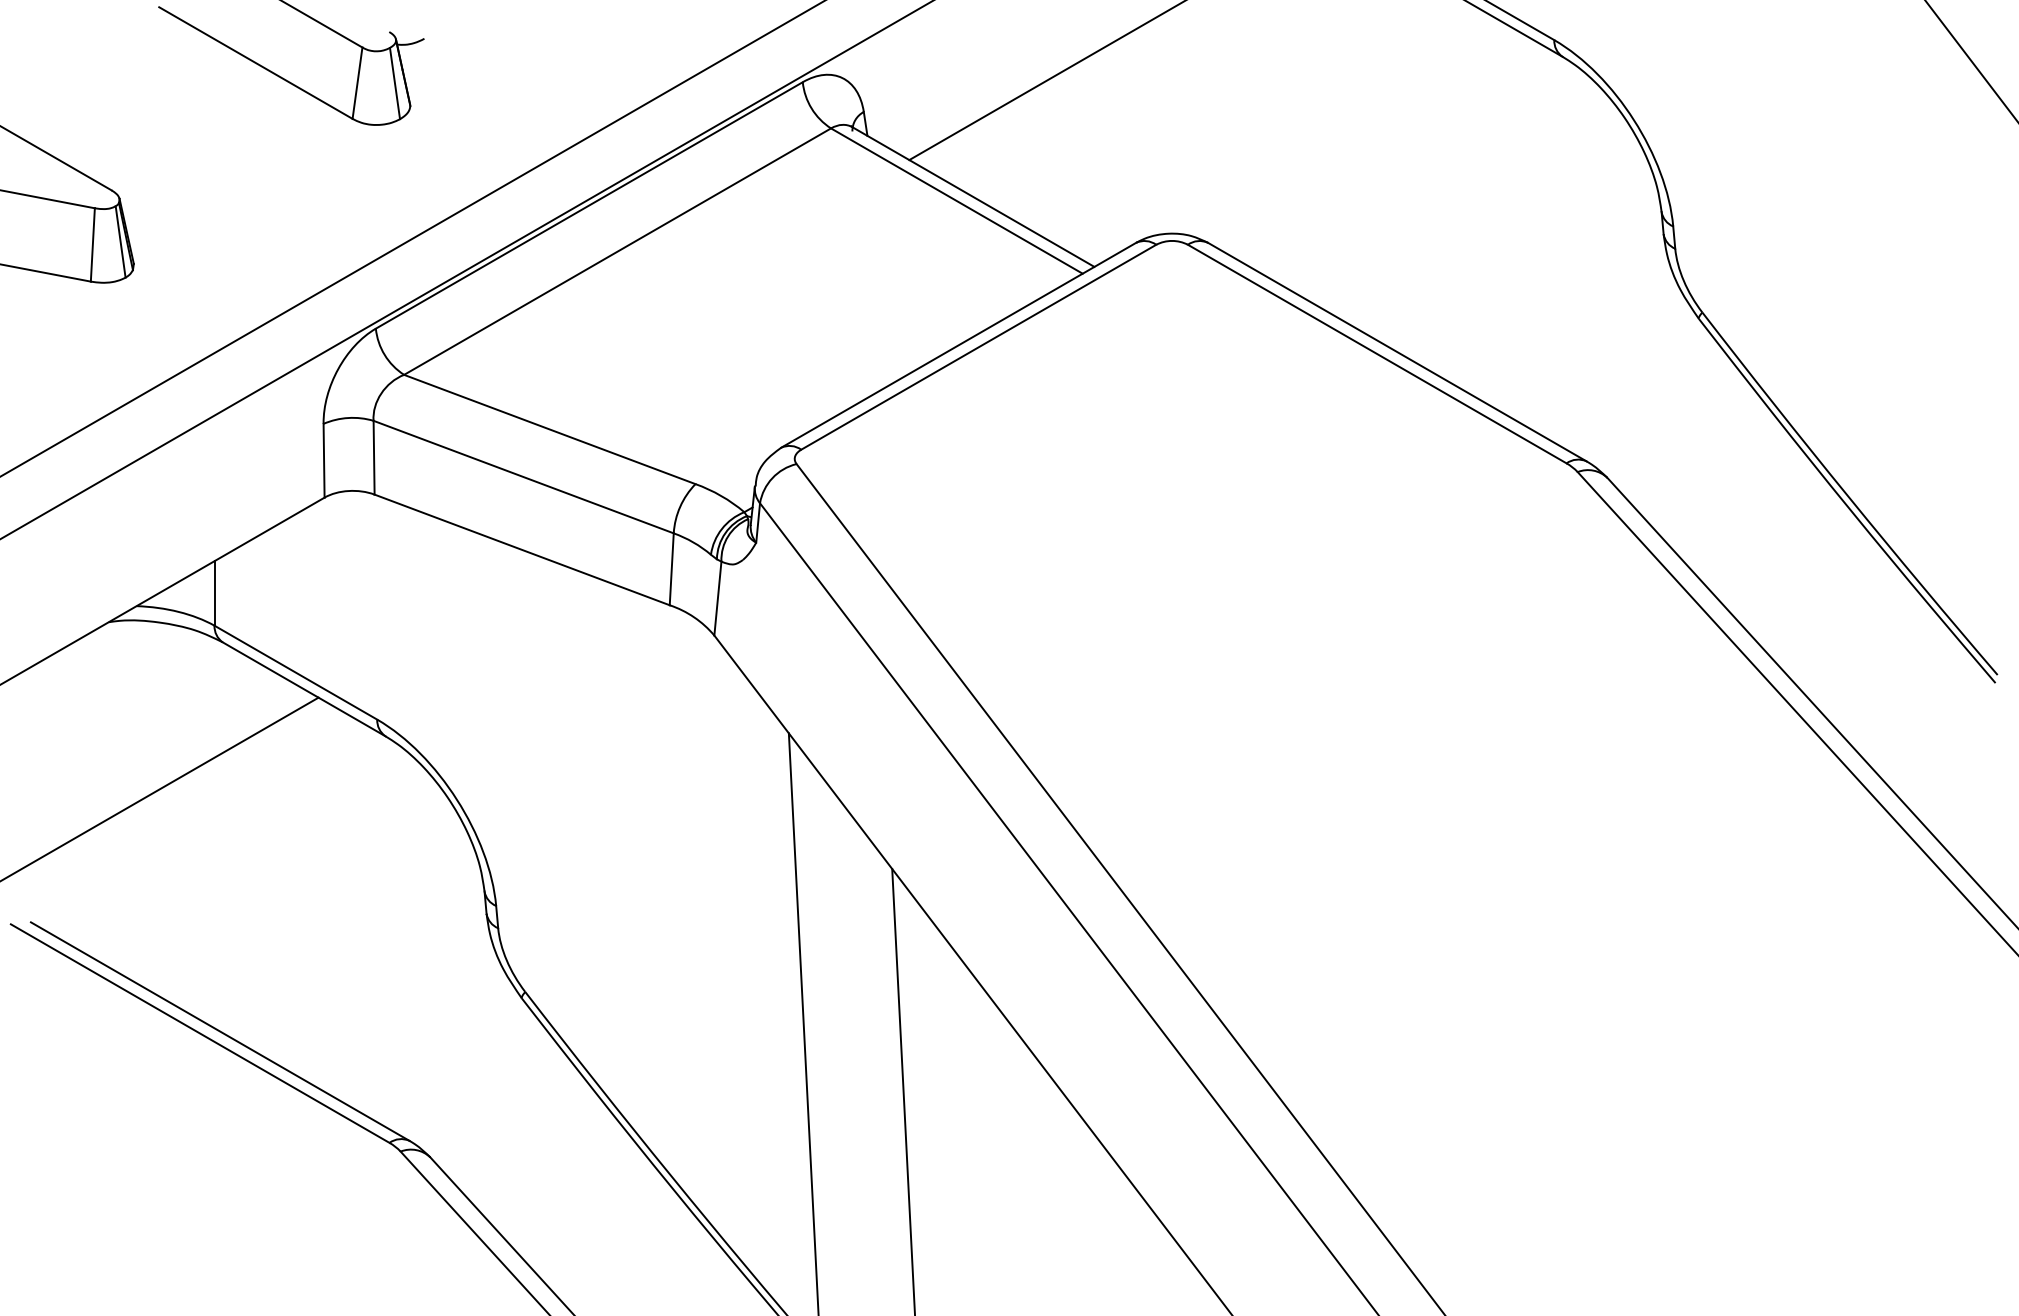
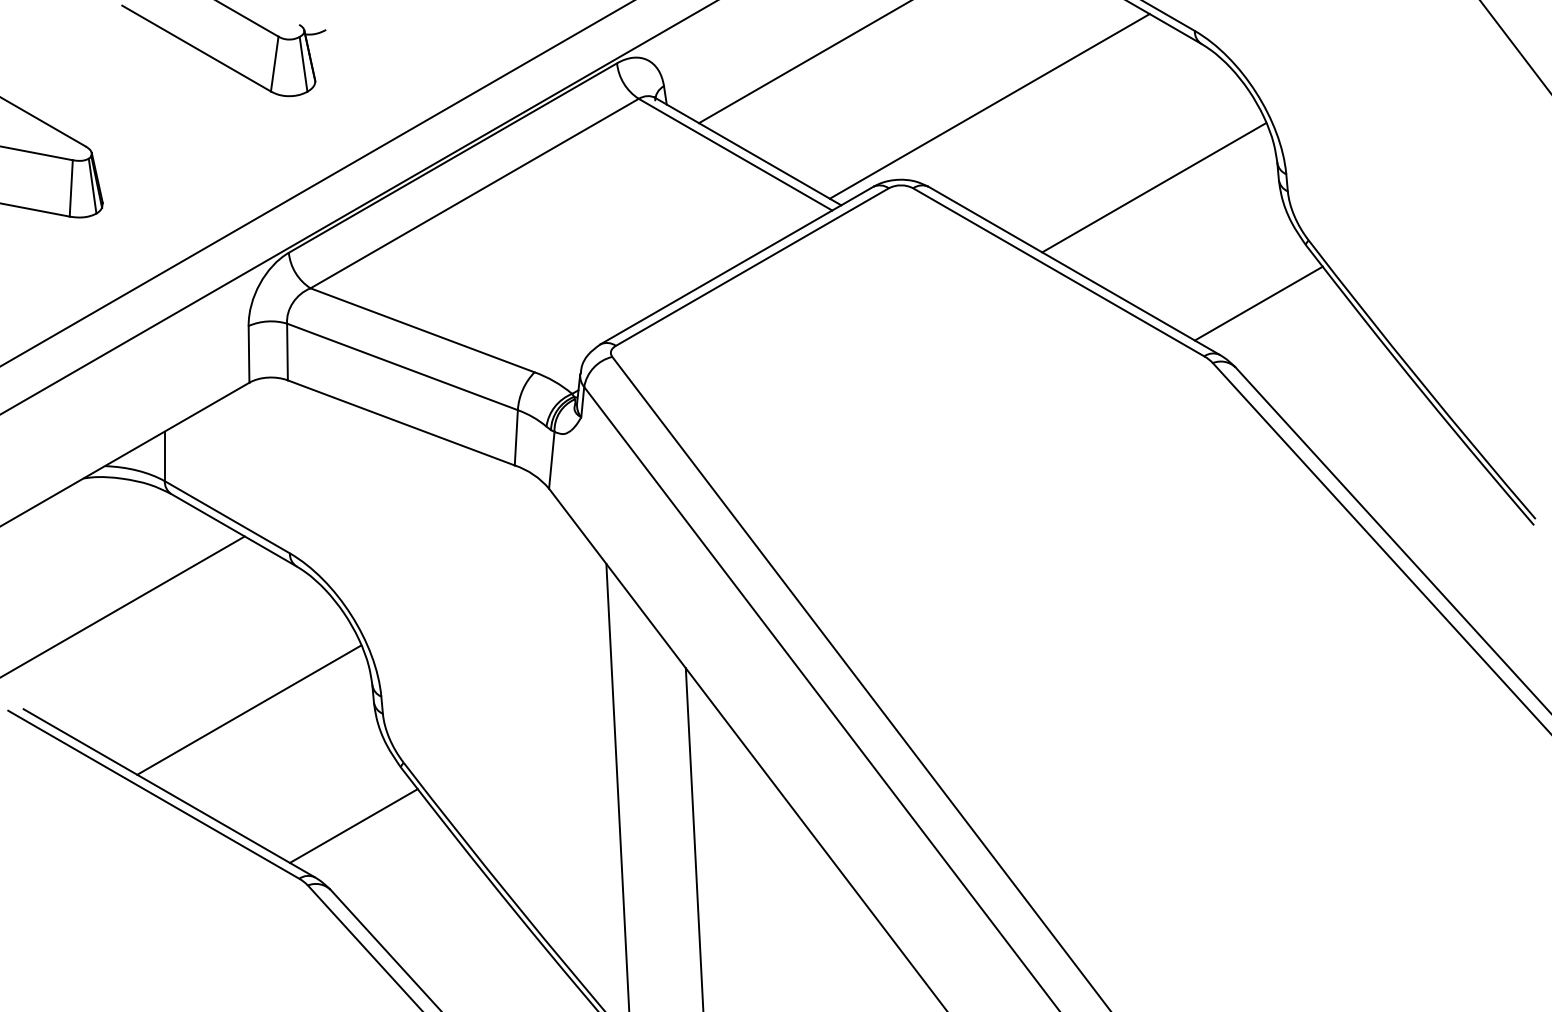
line: (1287, 138) -> (989, 106), added
line: (1501, 243) -> (1154, 187), added
line: (1637, 394) -> (1258, 303), added
line: (324, 922) -> (249, 709), added
line: (459, 1073) -> (353, 825), added

